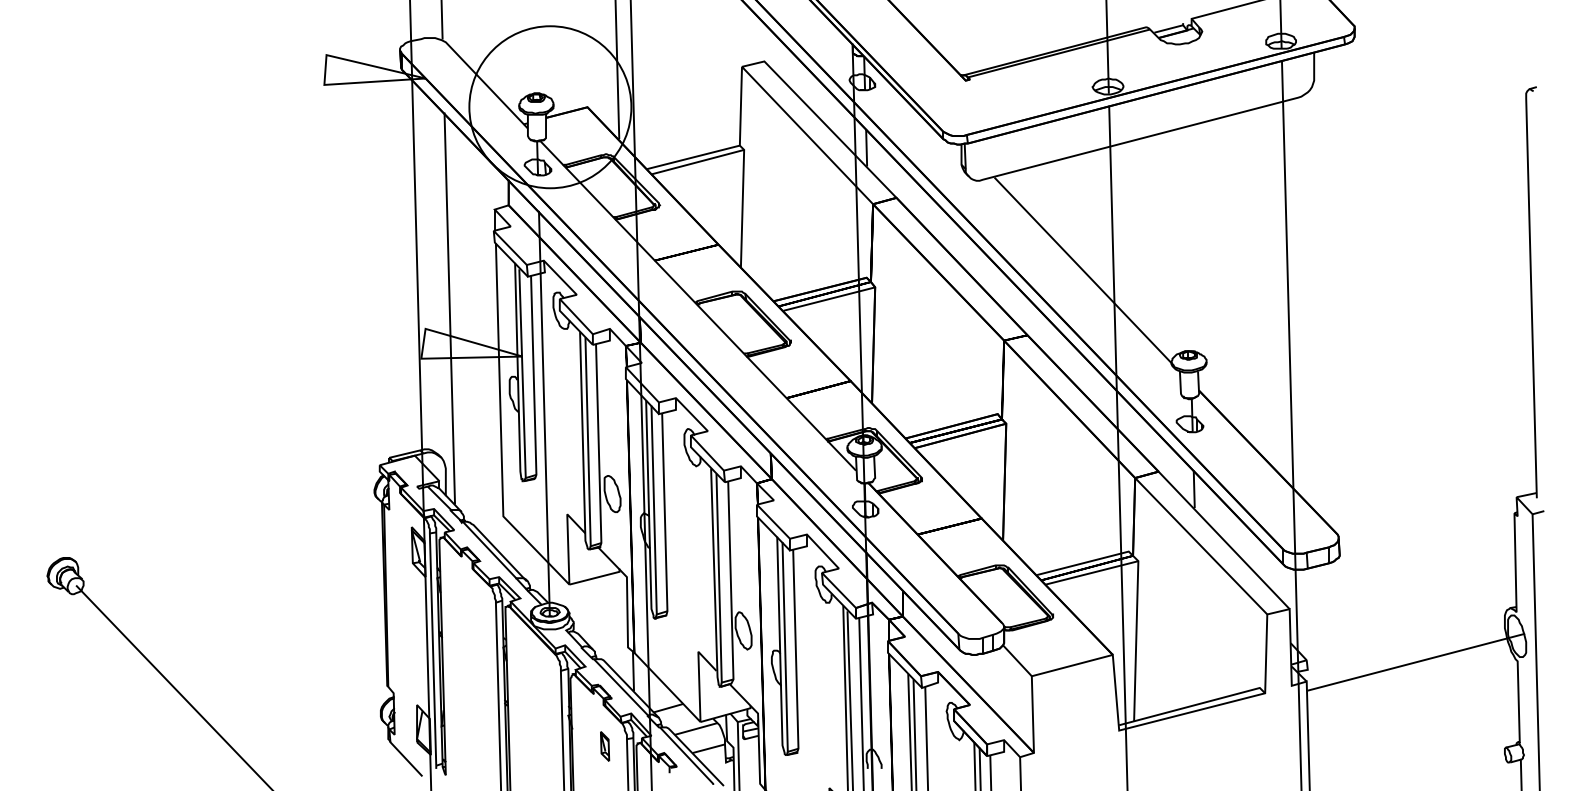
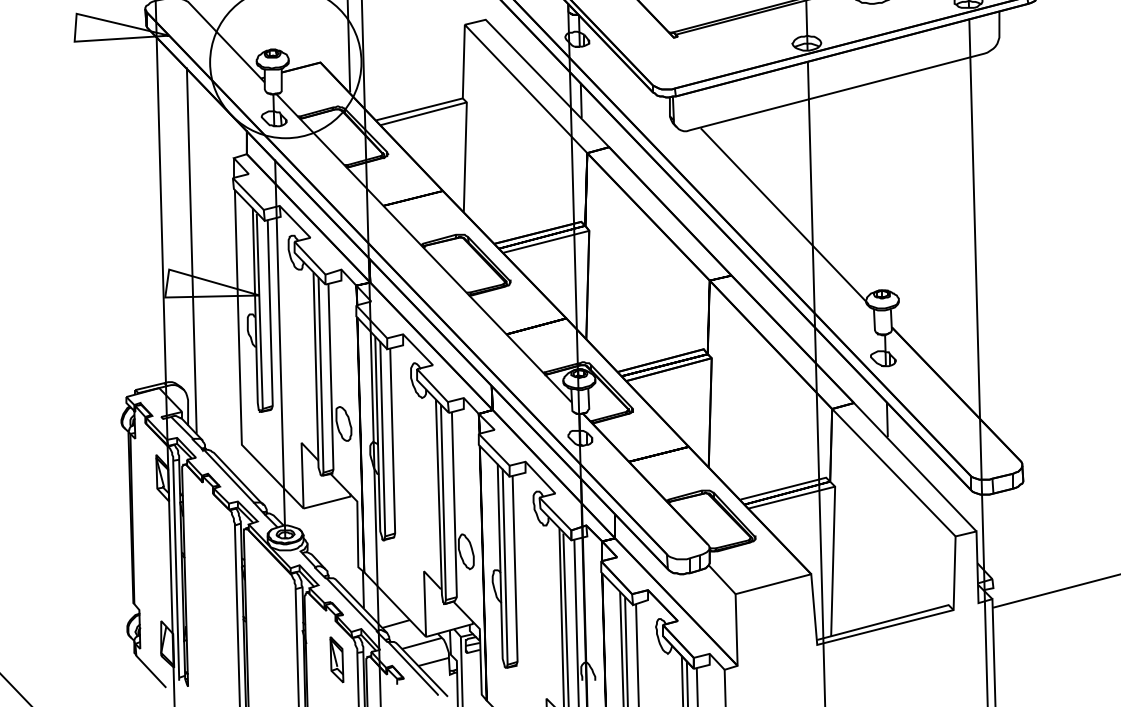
part: (604, 746) -> (336, 659), size x1.67

